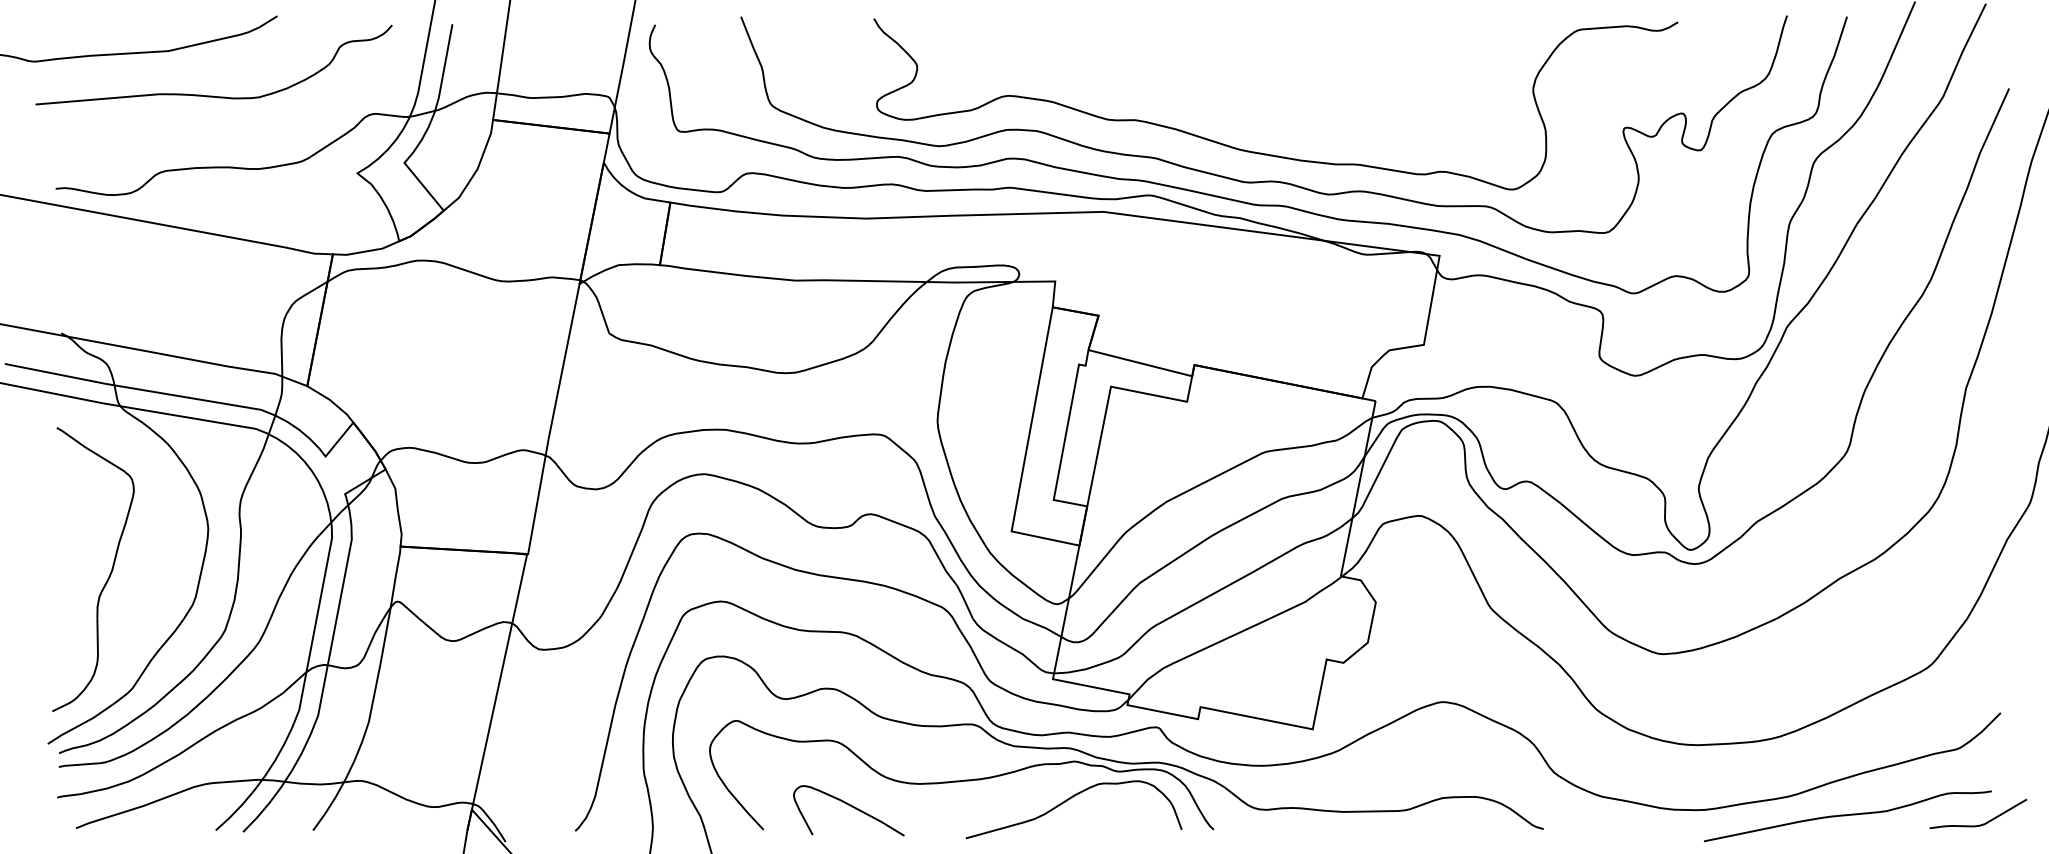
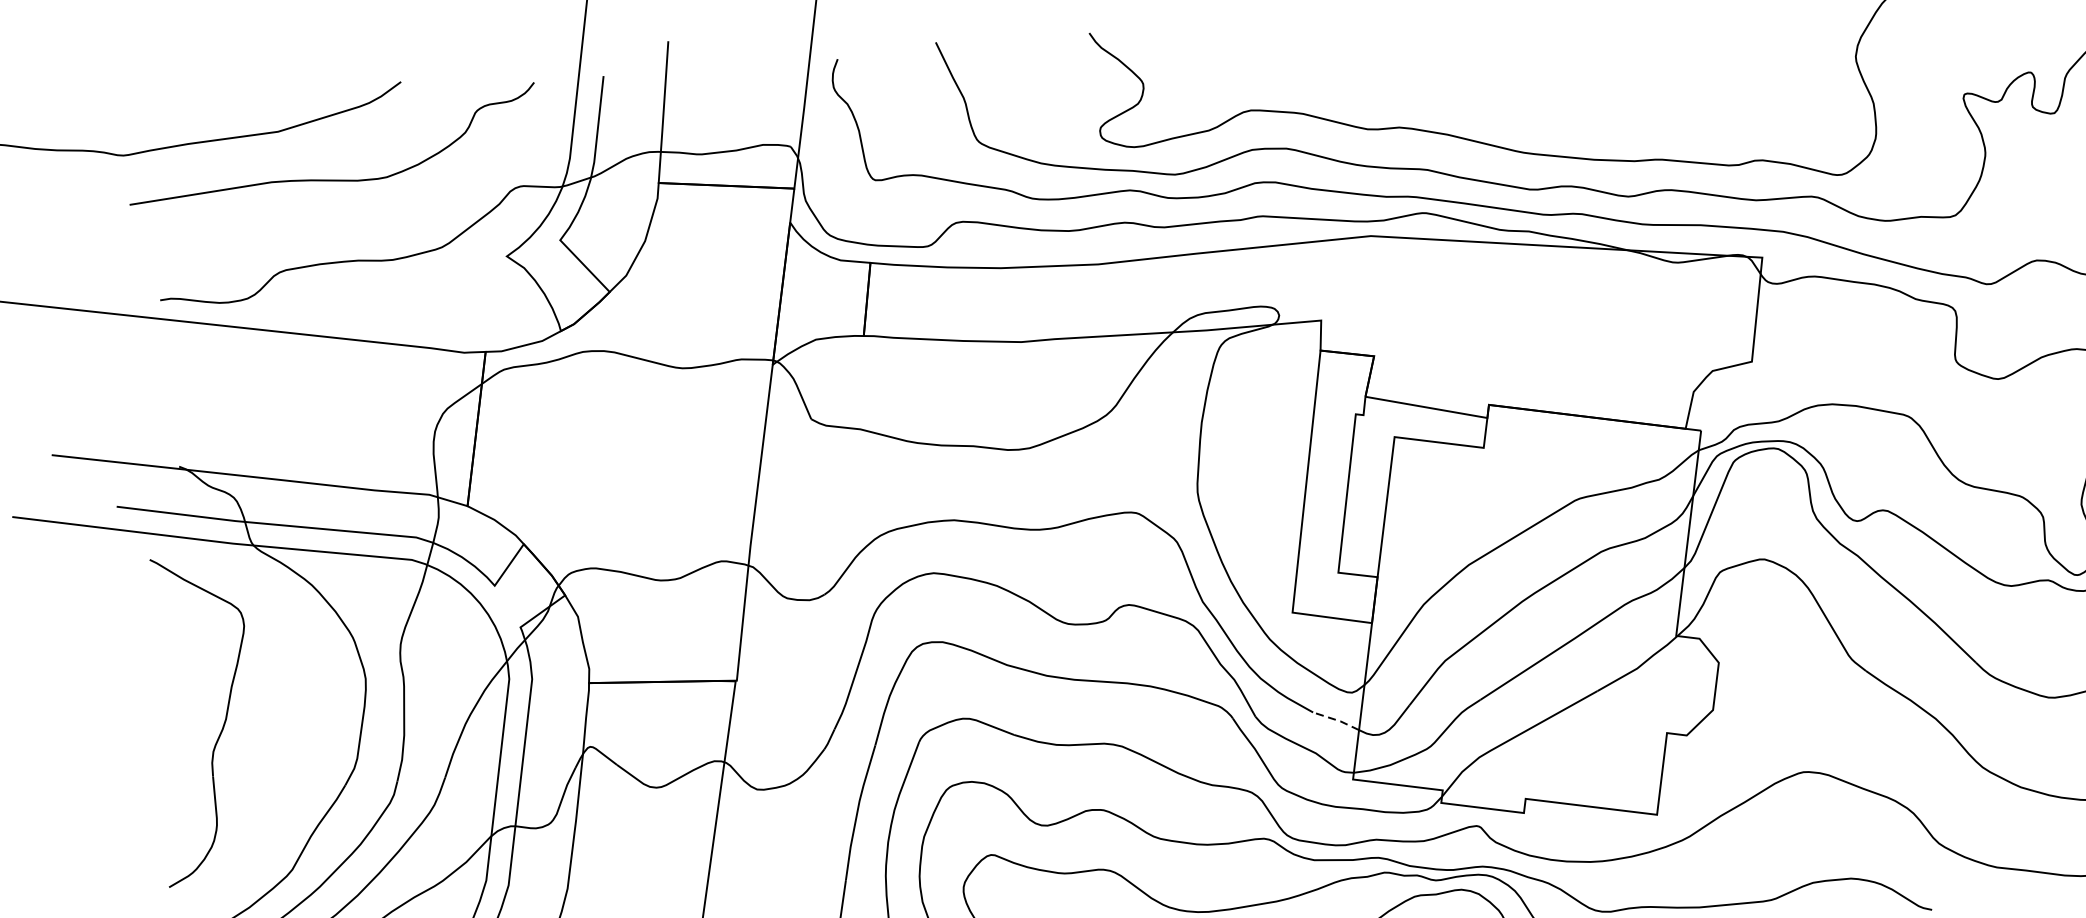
part: (108, 576) -> (222, 726), moved
line: (1042, 626) -> (1336, 719), solid -> dashed

